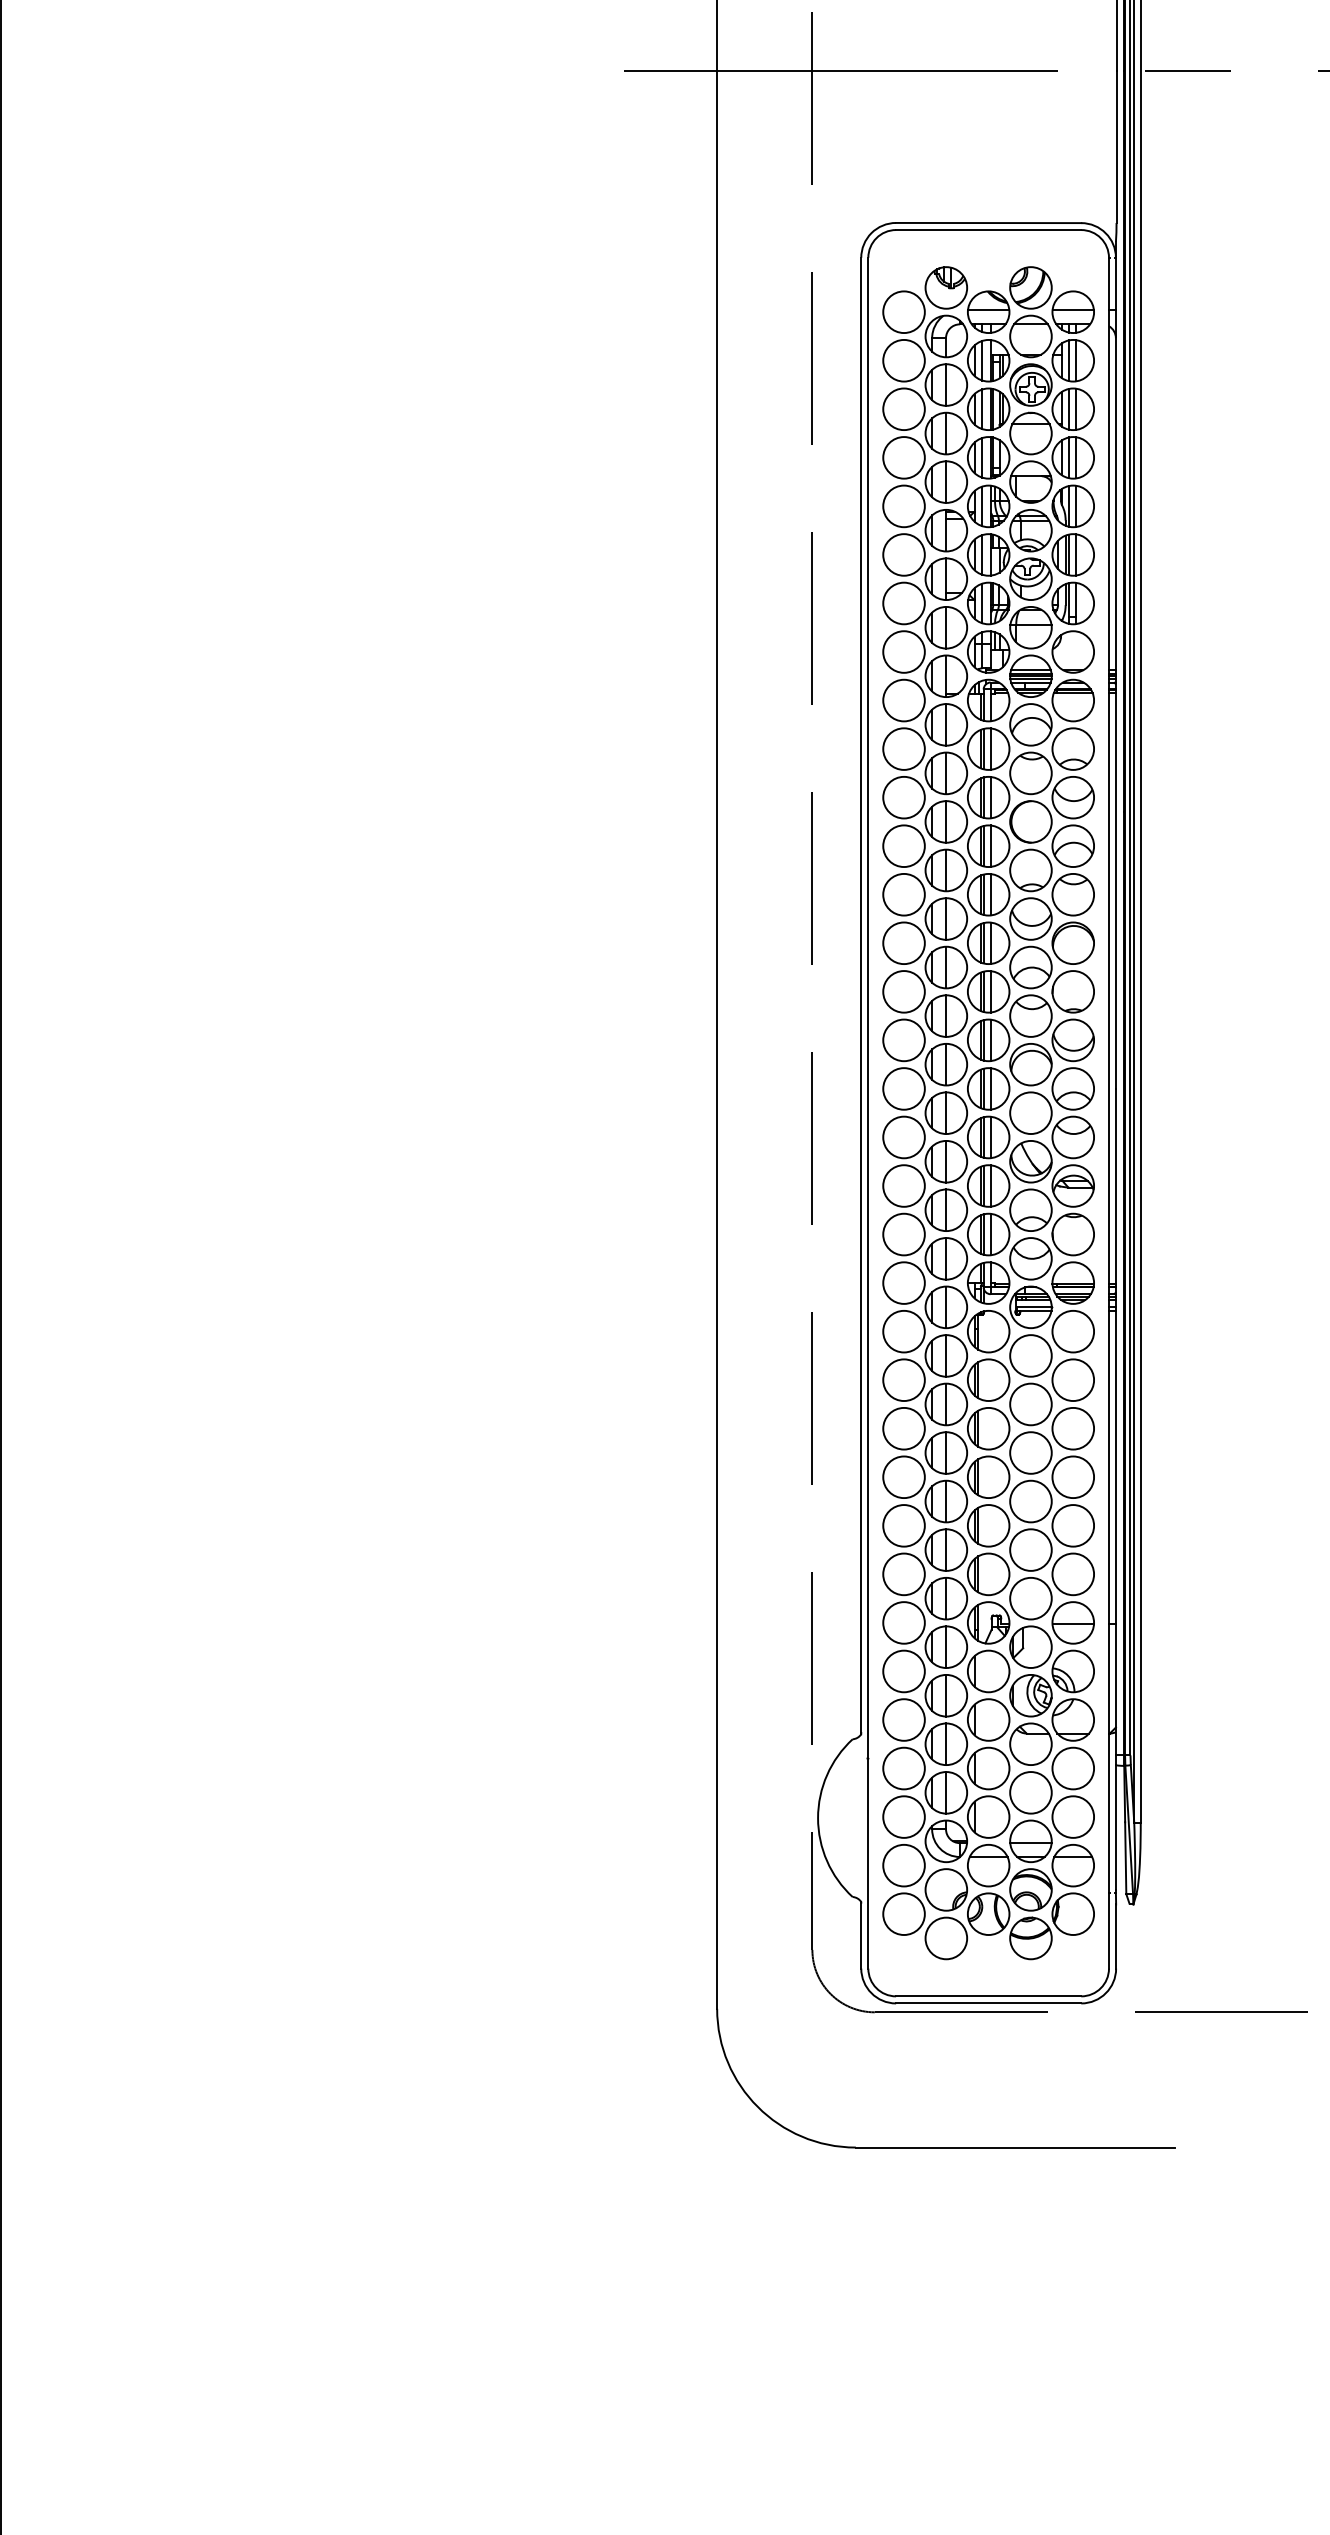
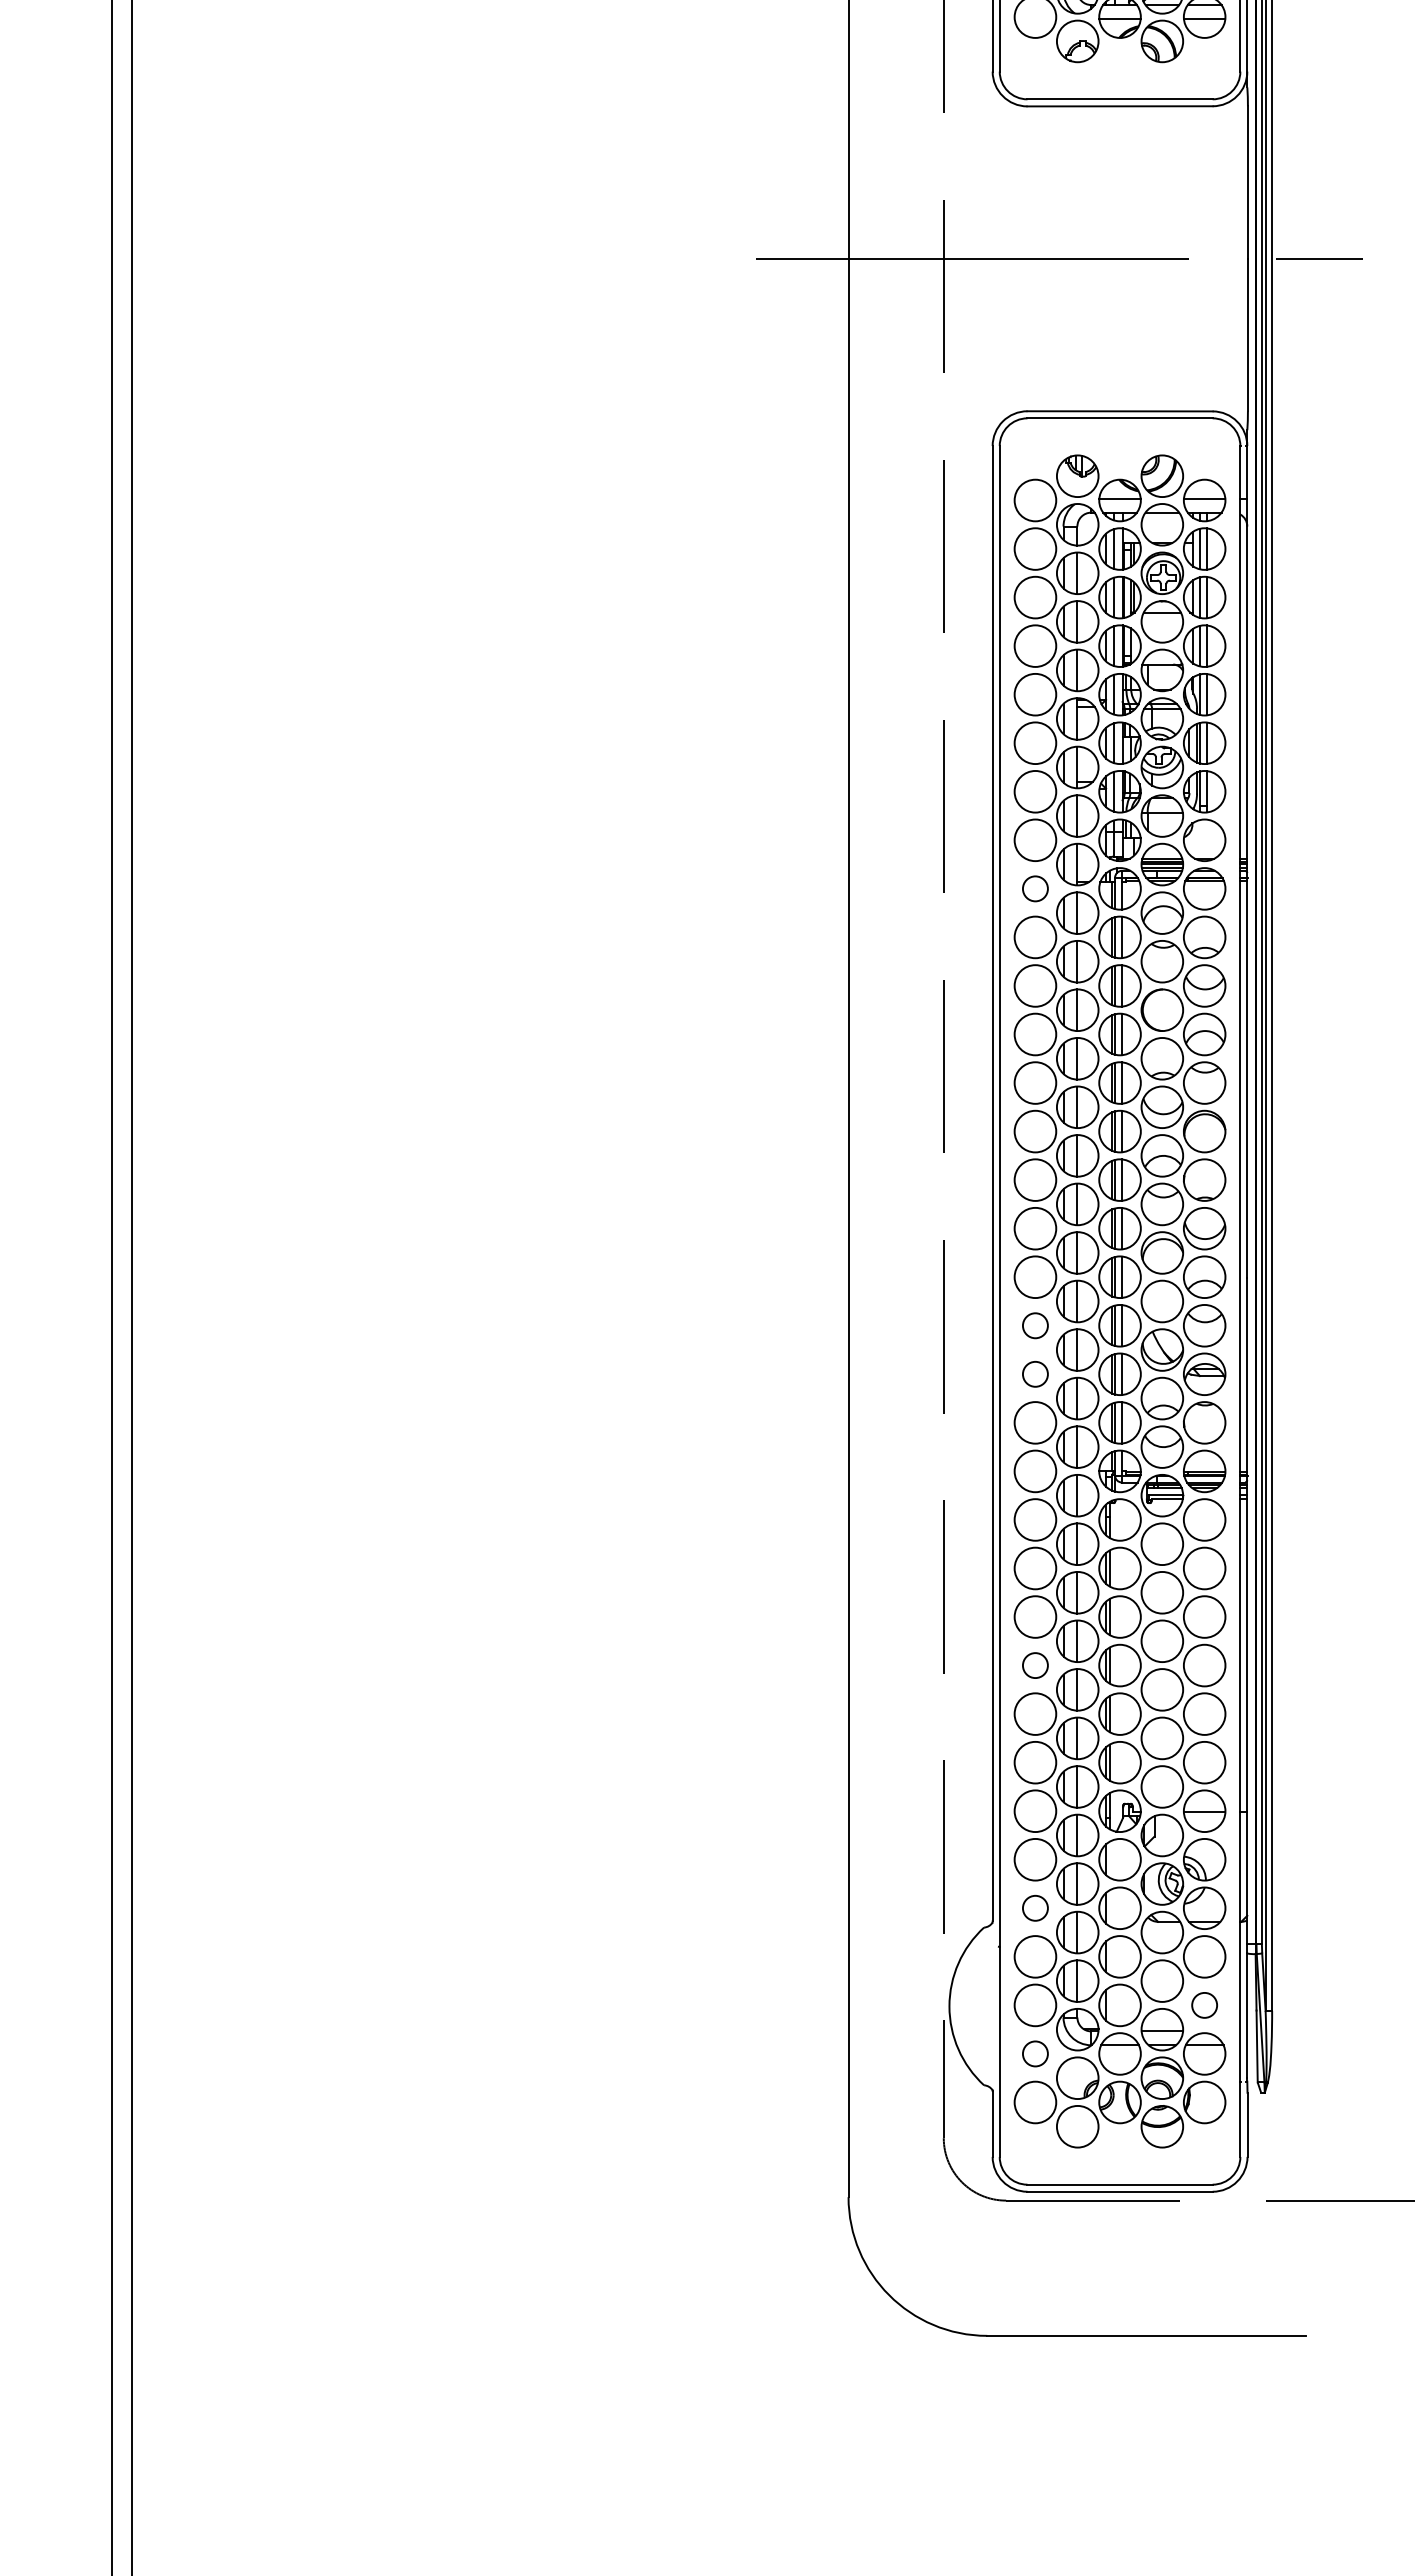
circle: (904, 700) -> (1035, 888), size x0.6
circle: (904, 1137) -> (1035, 1325), size x0.6
circle: (904, 1186) -> (1035, 1374), size x0.6
circle: (904, 1477) -> (1035, 1665), size x0.6
circle: (904, 1720) -> (1035, 1908), size x0.6
circle: (1073, 1817) -> (1204, 2005), size x0.6
circle: (904, 1865) -> (1035, 2053), size x0.6

